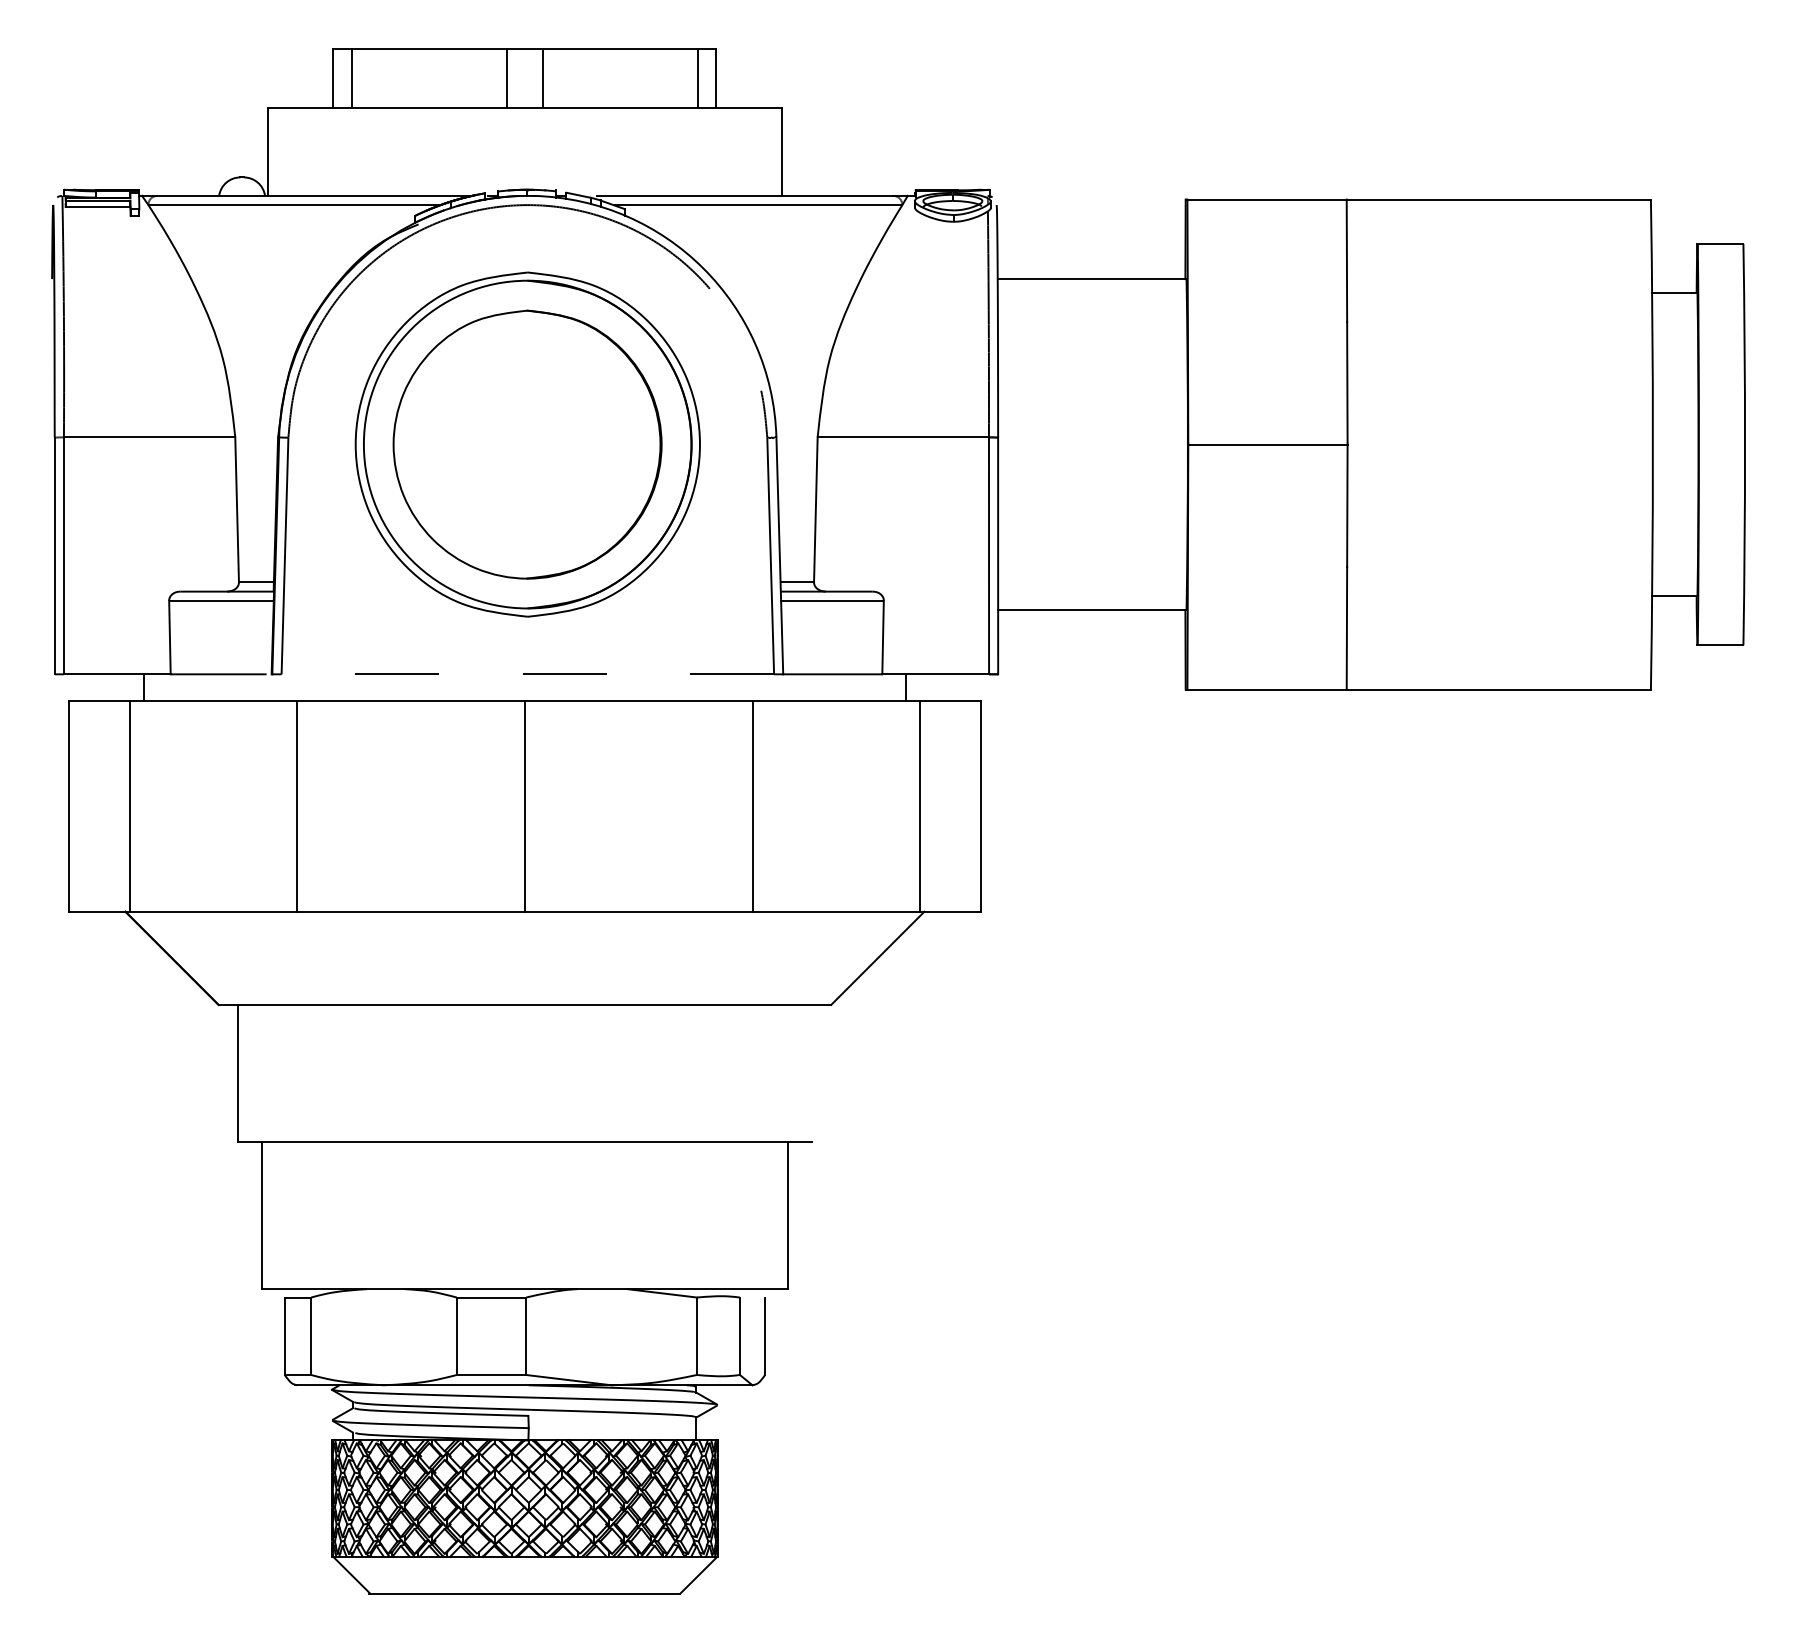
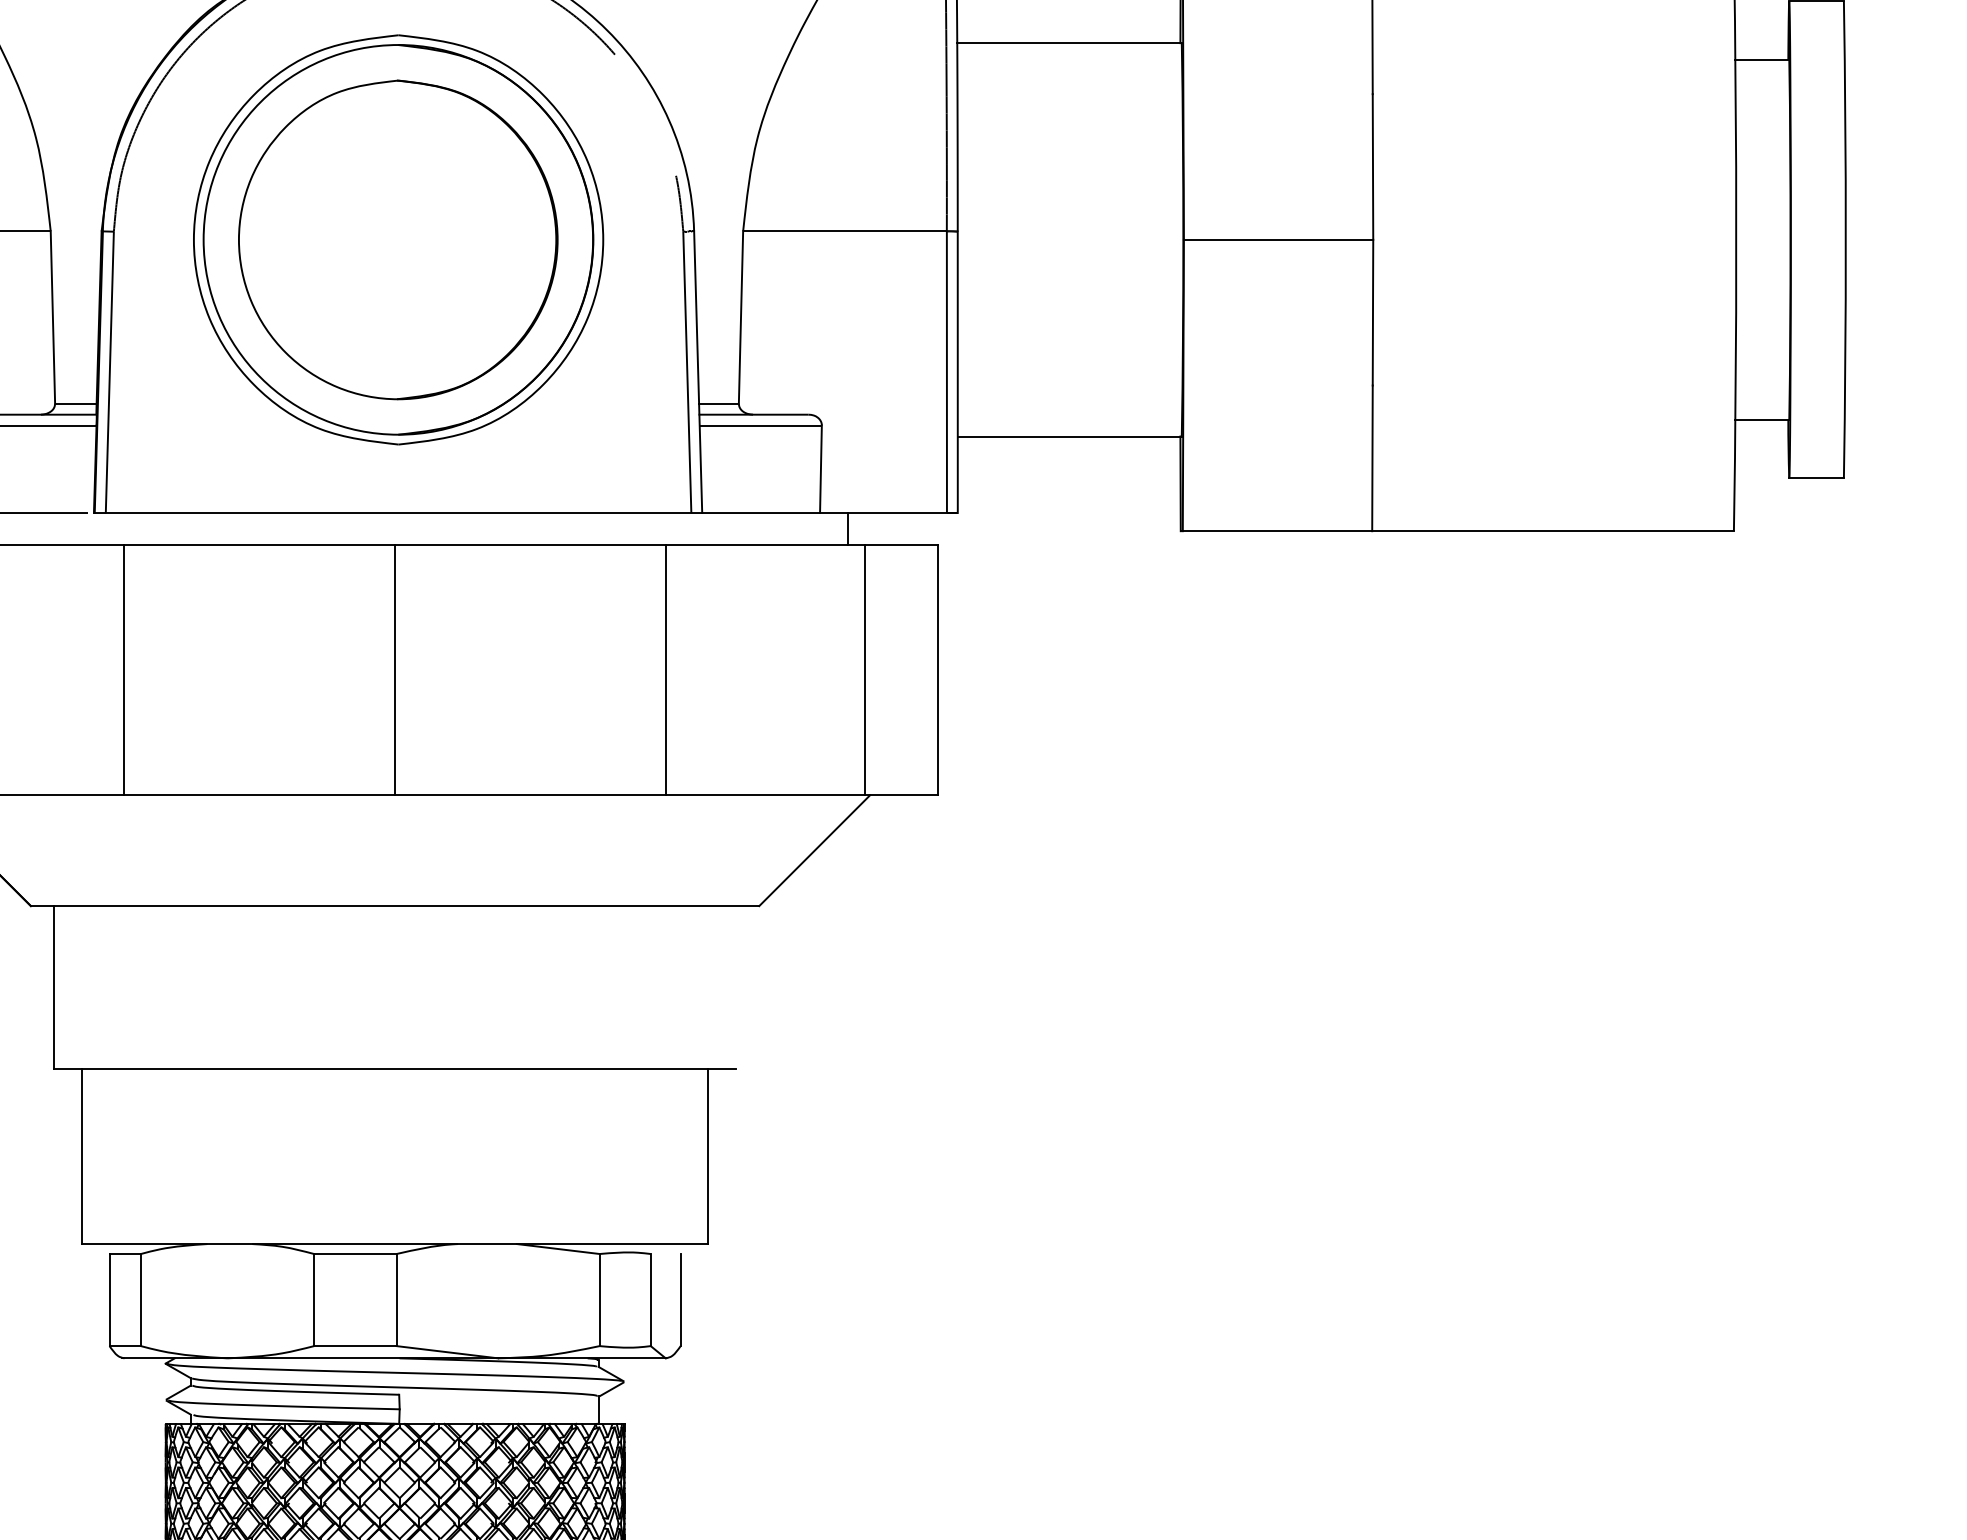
line: (527, 674) -> (398, 513), dashed -> solid

